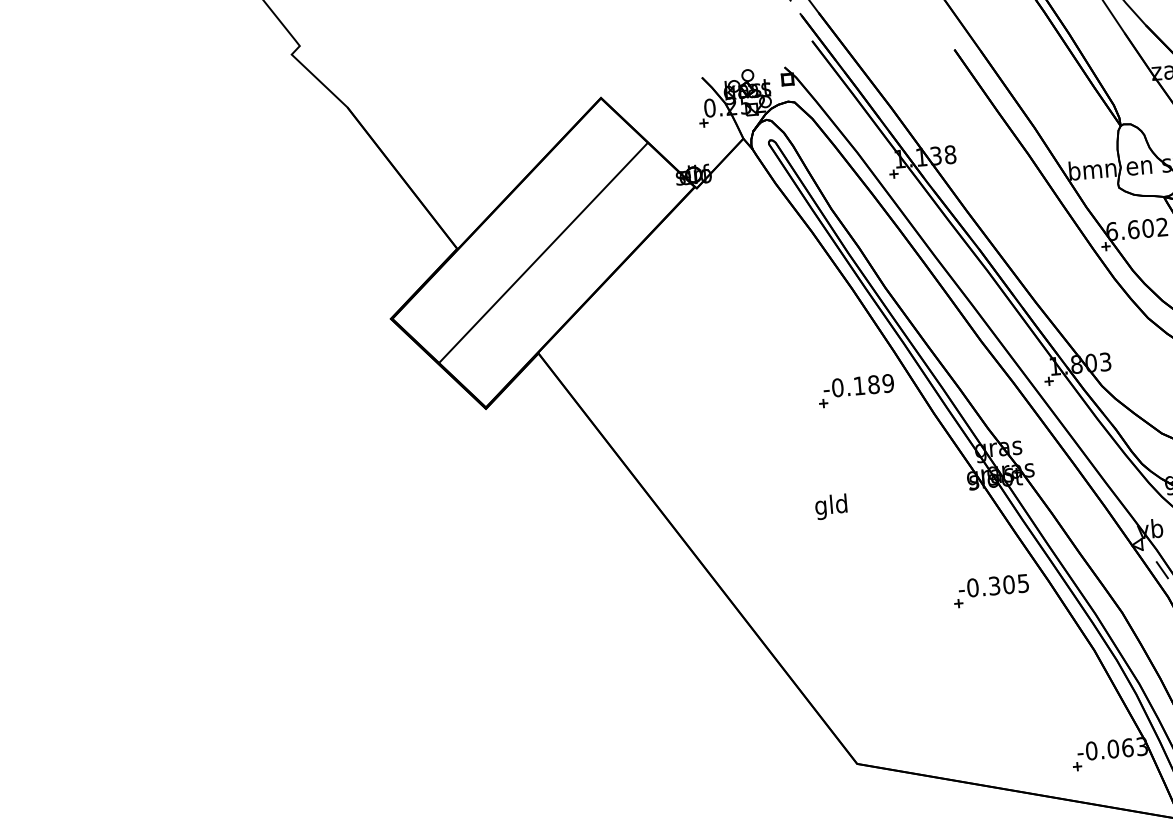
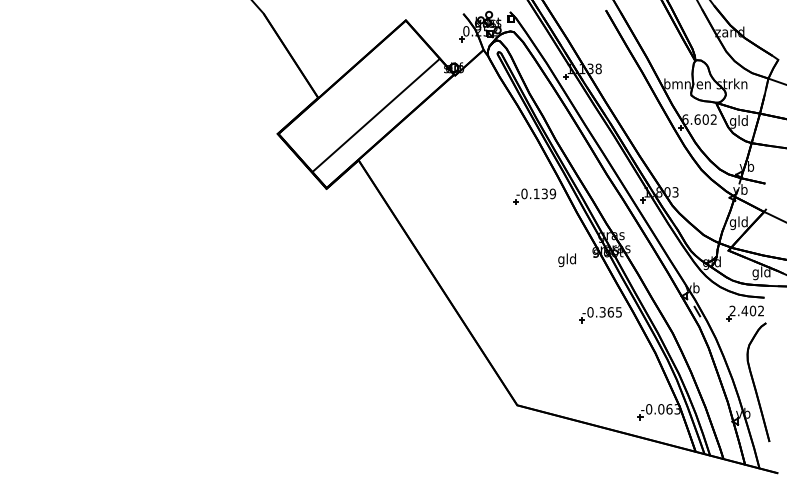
line: (541, 251) -> (375, 114), moved
text: (873, 384) -> (544, 193), -0.189 -> -0.139
text: (830, 507) -> (566, 260), moved
text: (1008, 585) -> (610, 312), -0.305 -> -0.365

